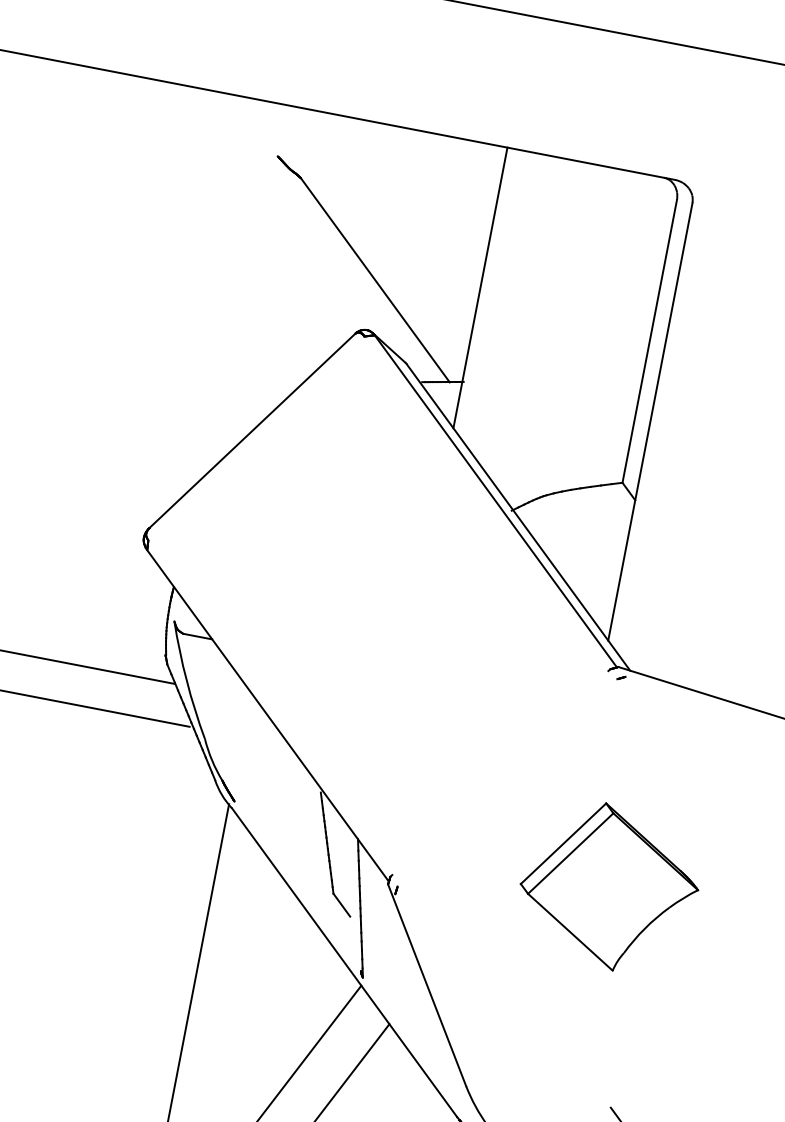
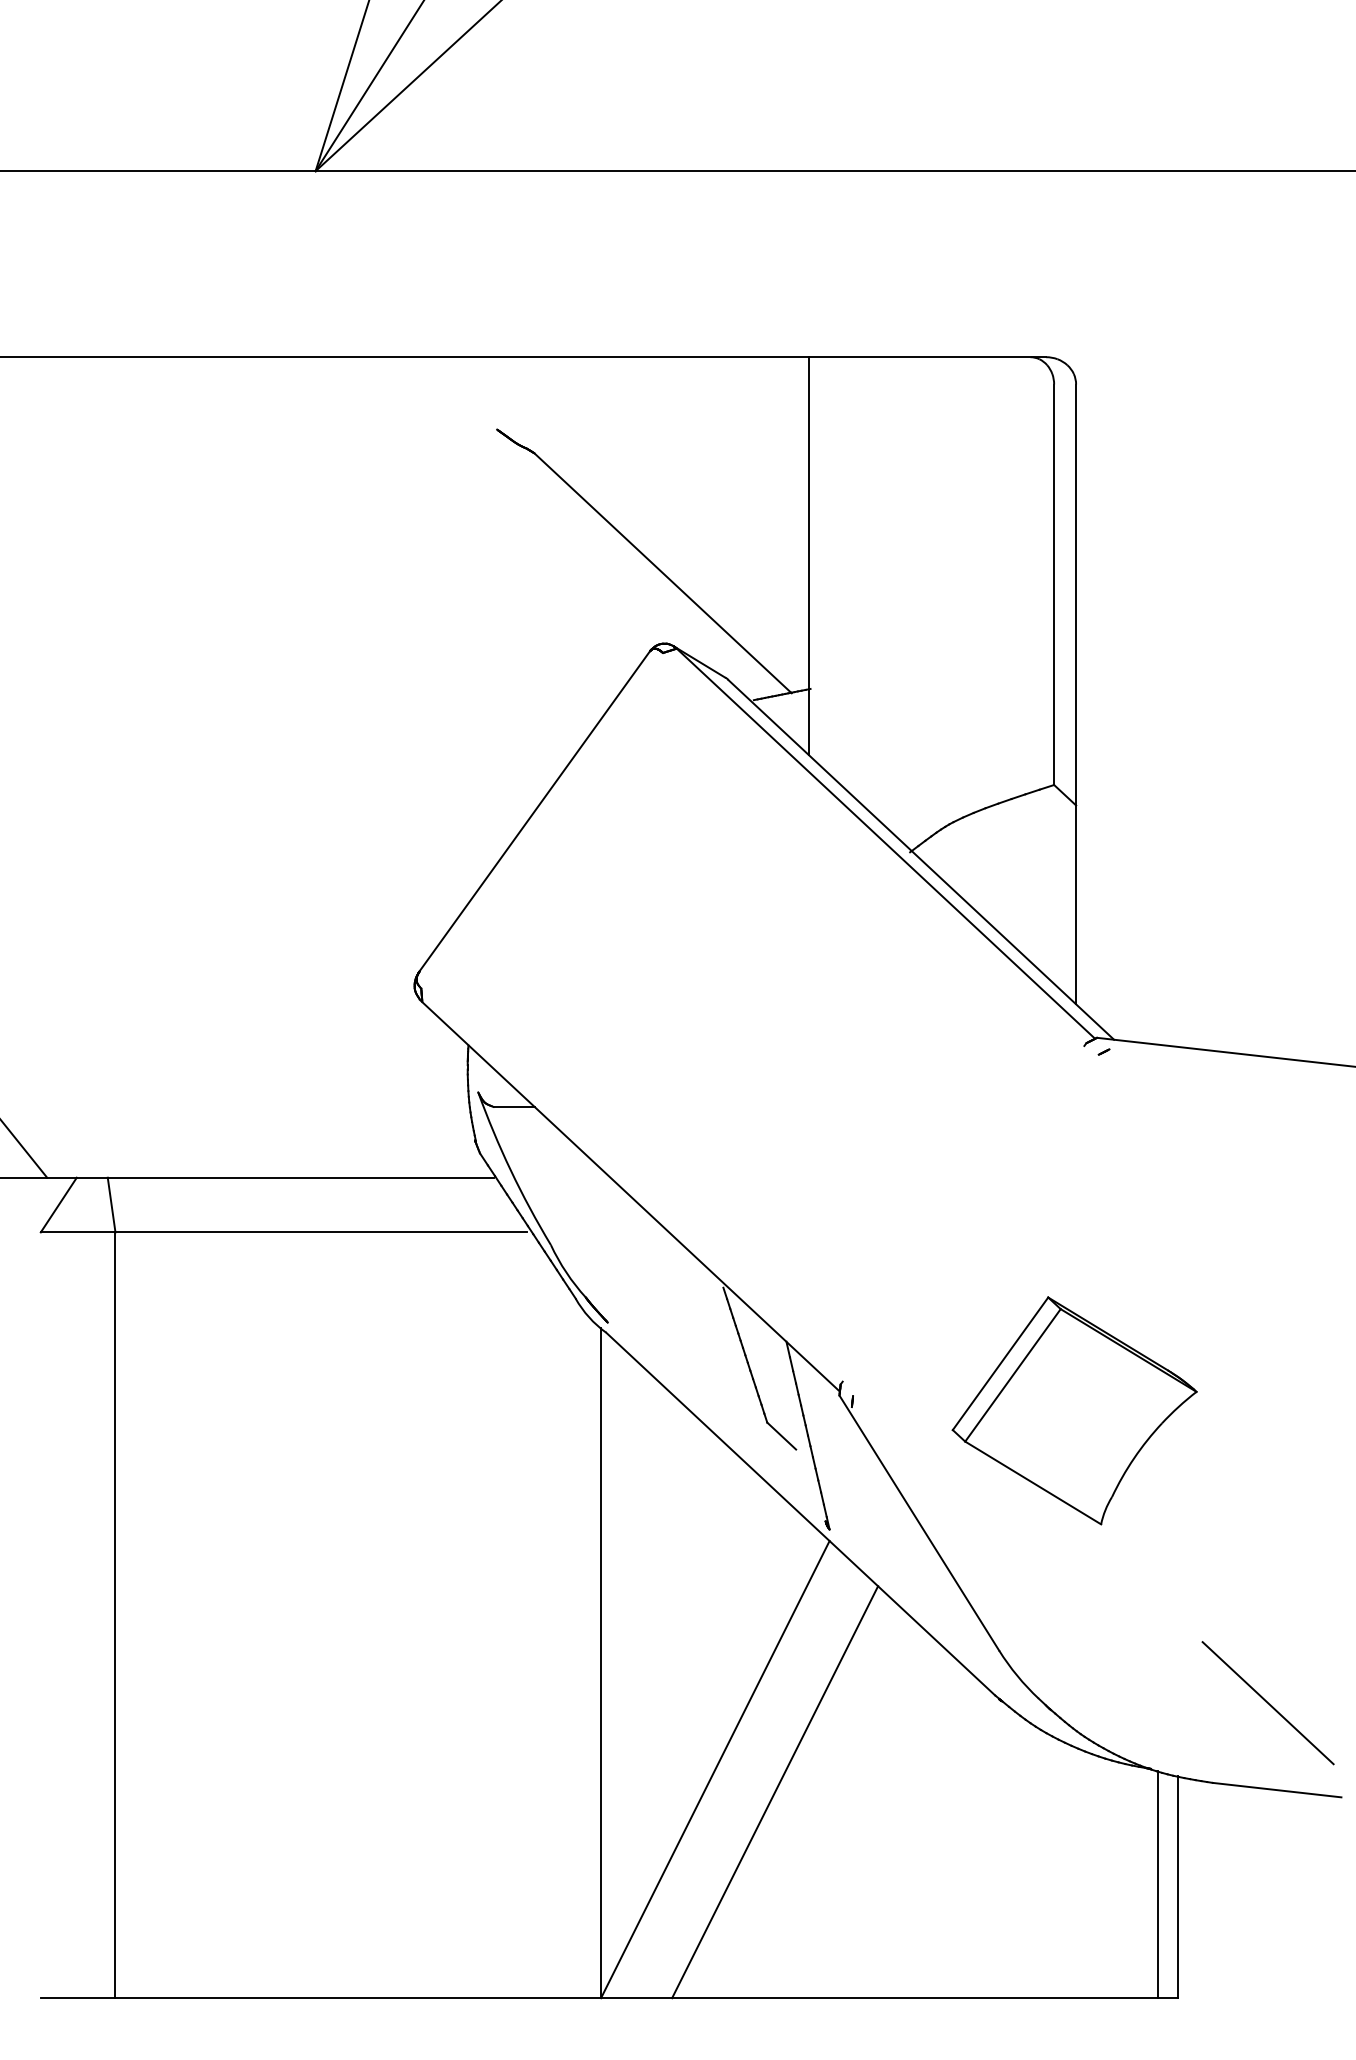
part: (609, 886) -> (1074, 1410), moved

